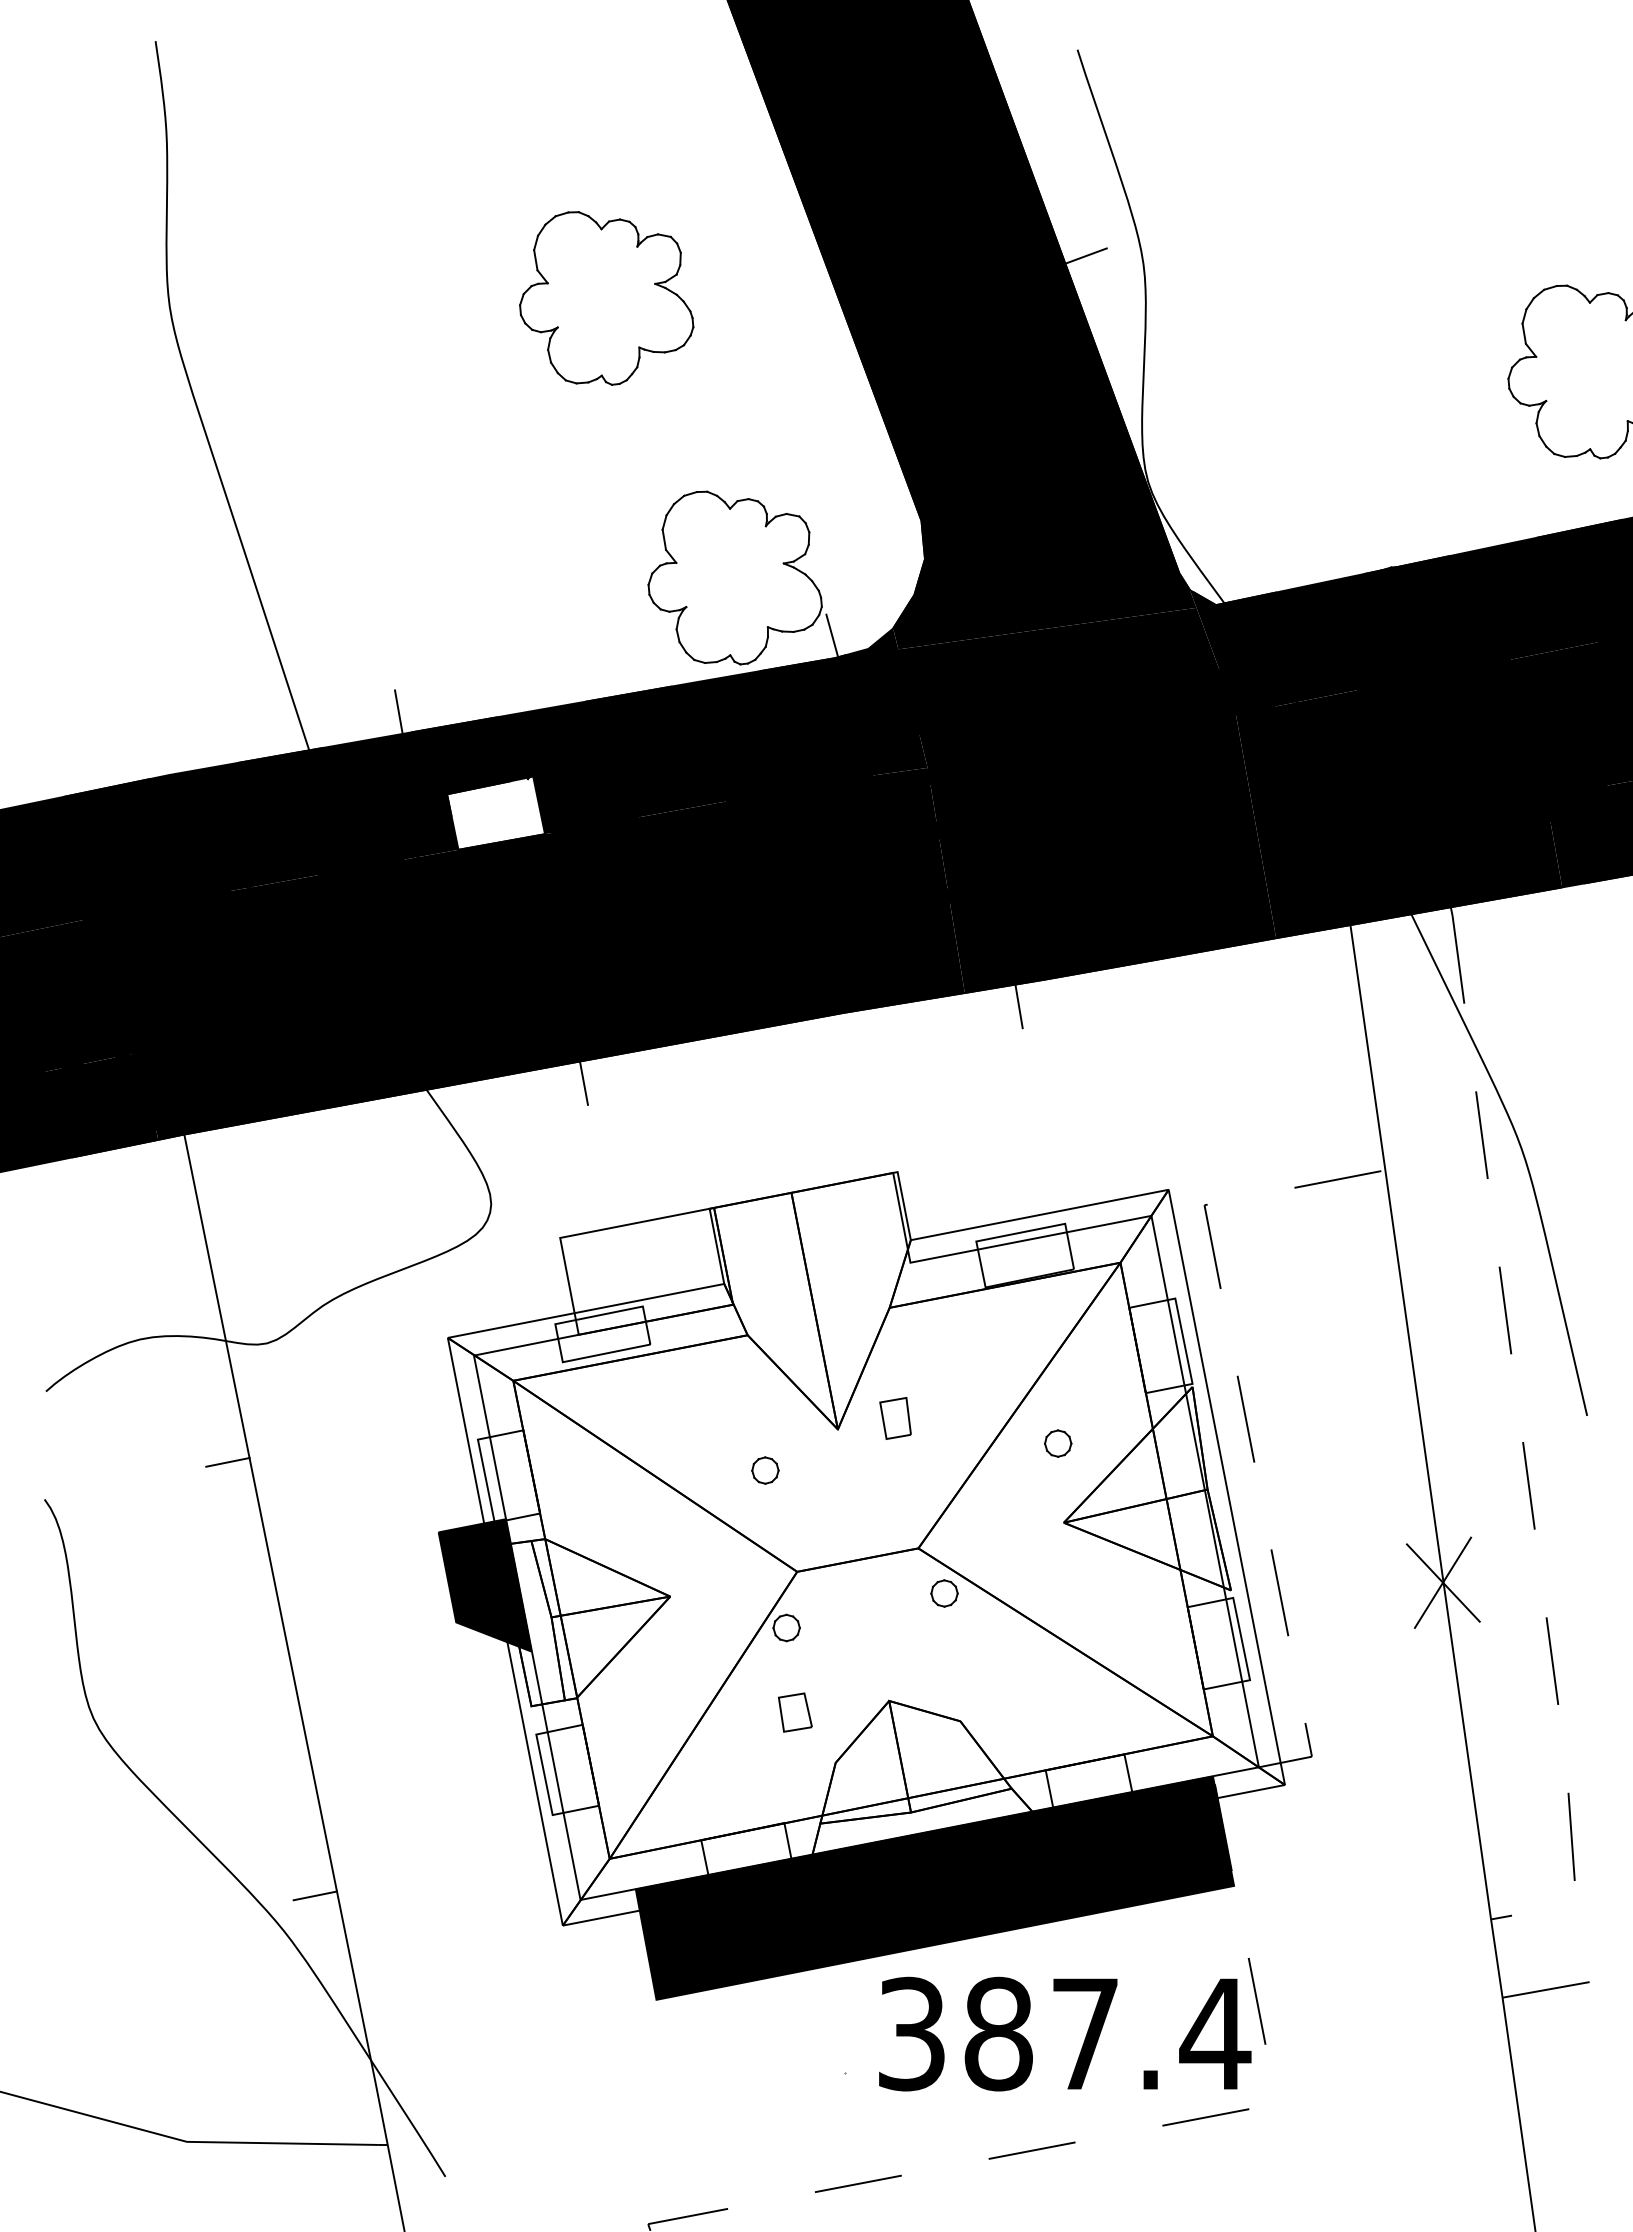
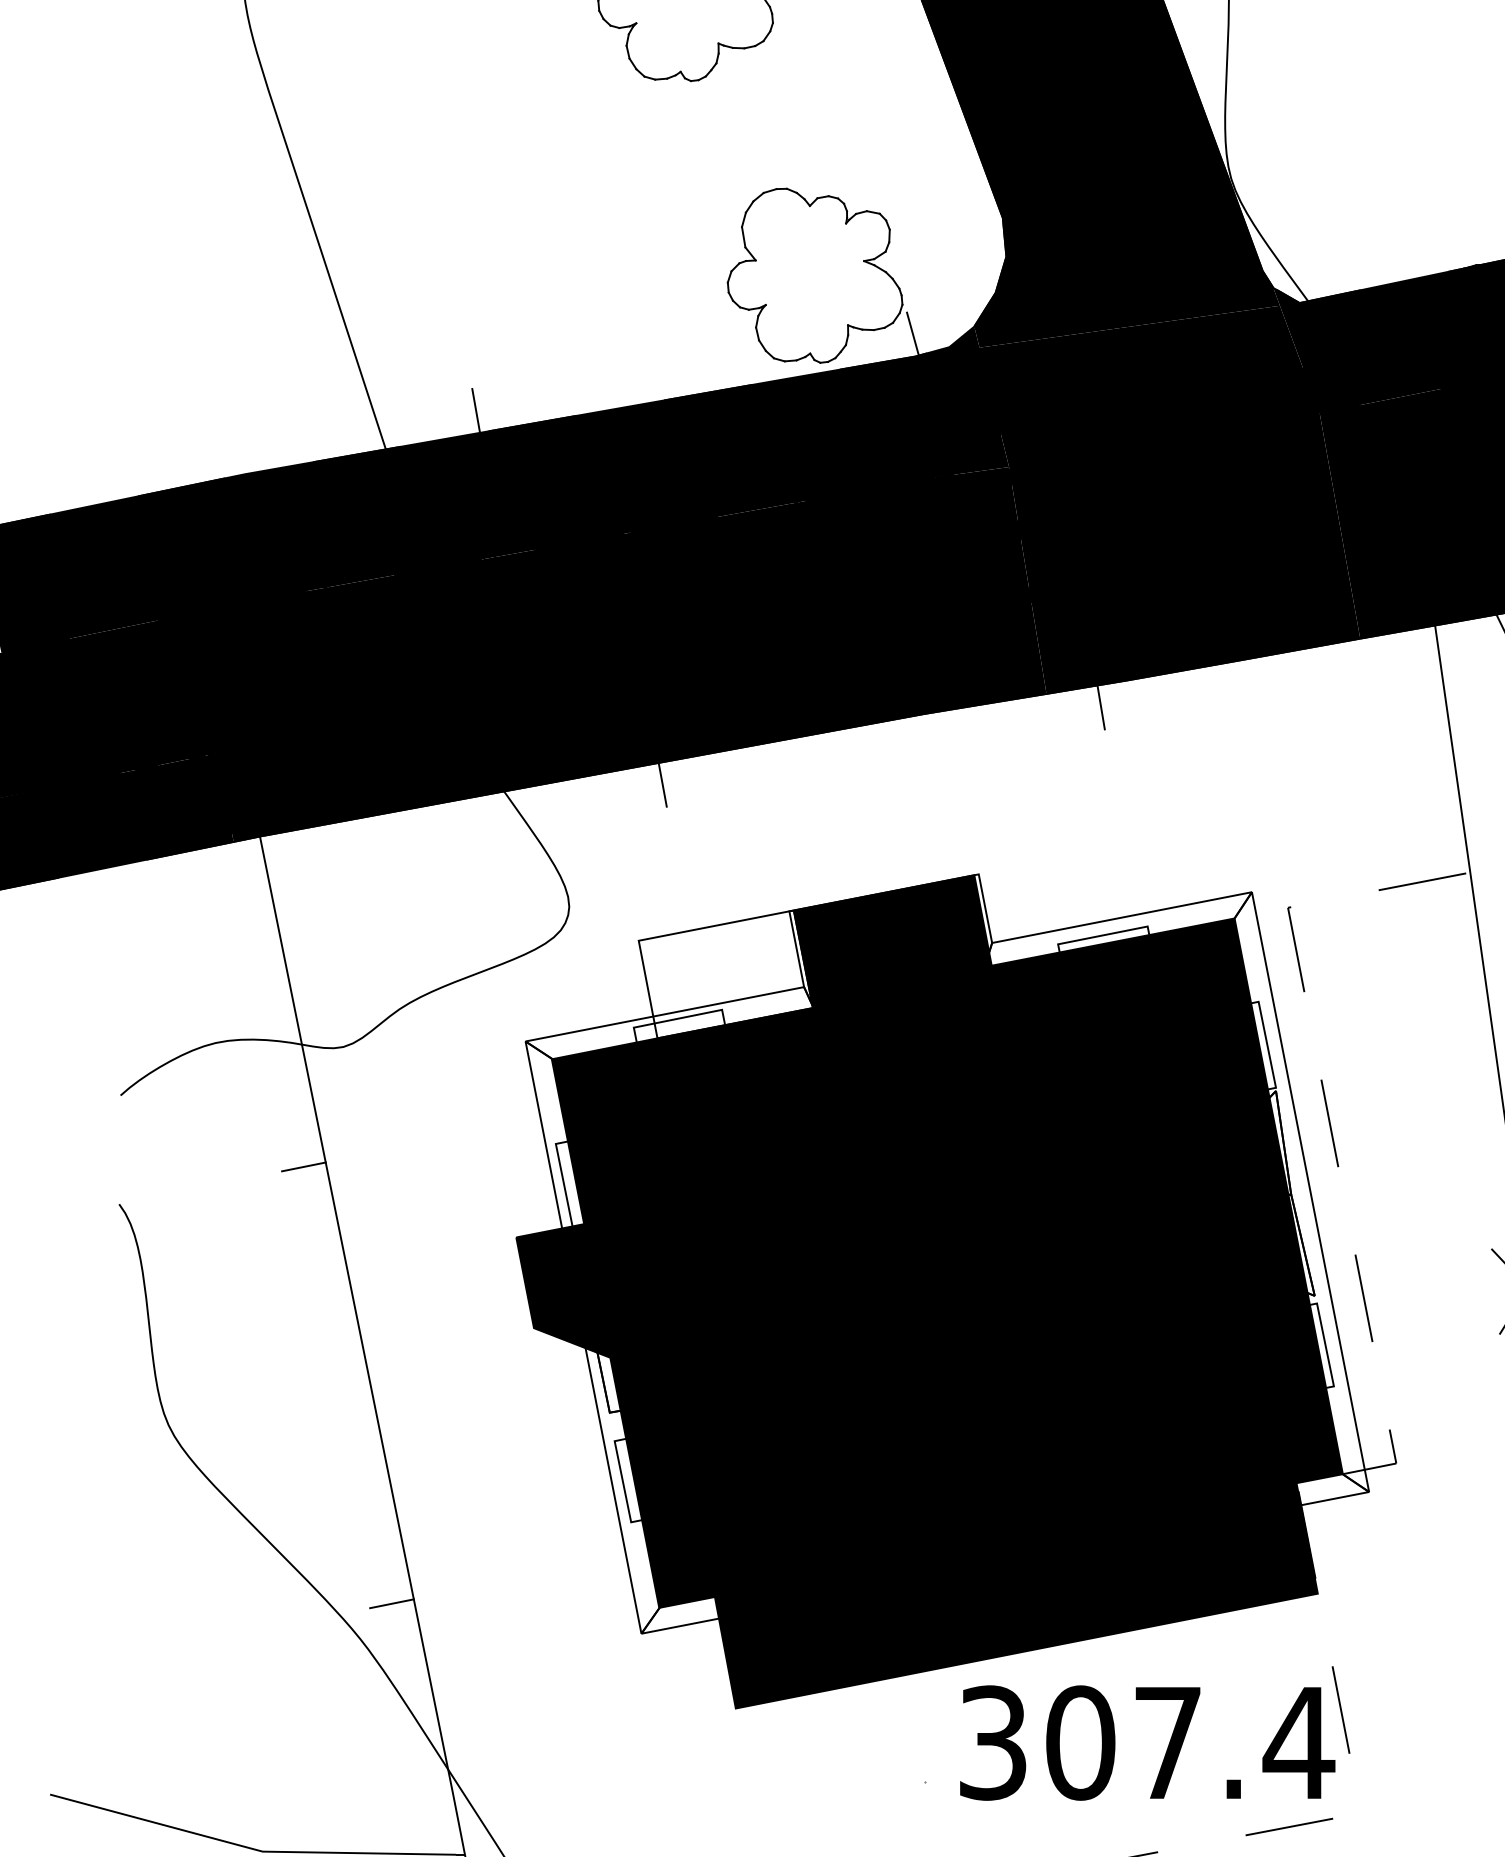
fill: (496, 812) -> (574, 512), added
fill: (865, 1535) -> (946, 1240), added
text: (998, 2034) -> (1080, 1743), 387.4 -> 307.4

